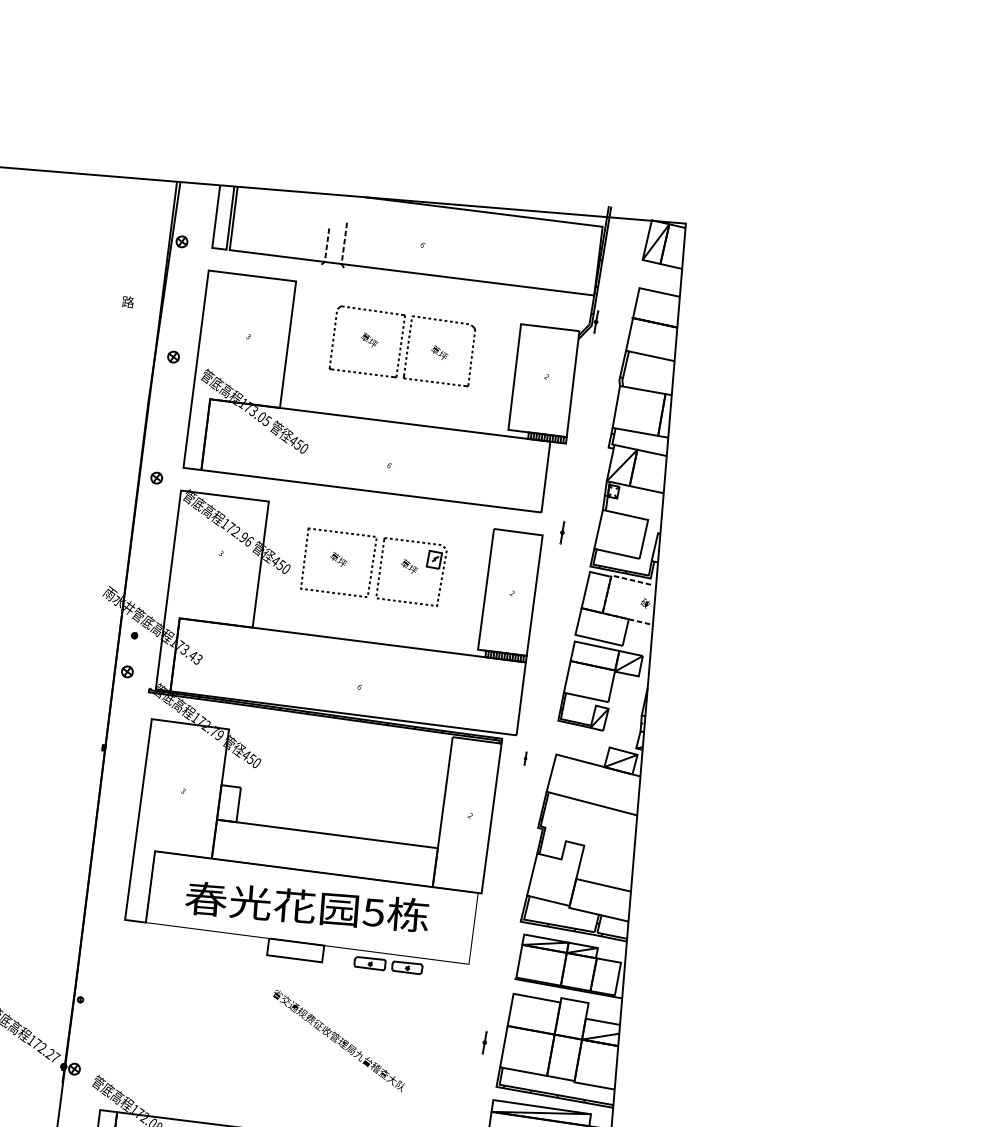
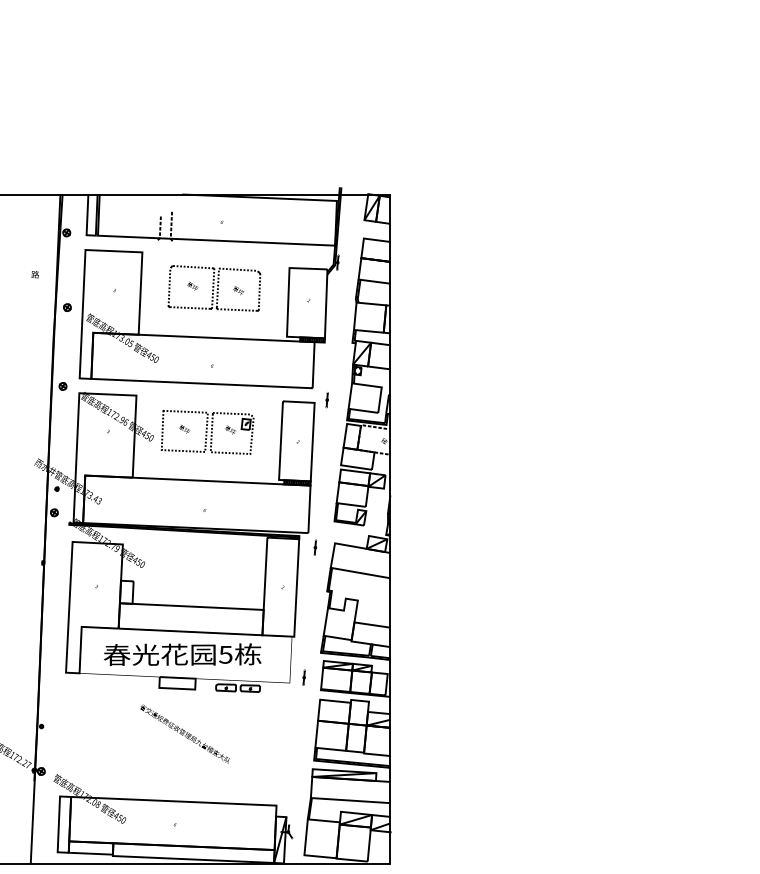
part: (525, 758) -> (315, 547), size x1.67
text: (337, 1039) -> (184, 733), moved
line: (483, 1042) -> (303, 677), moved

